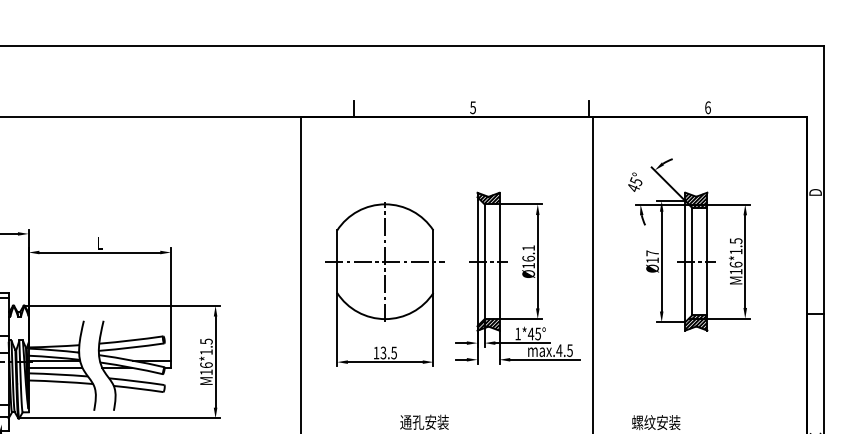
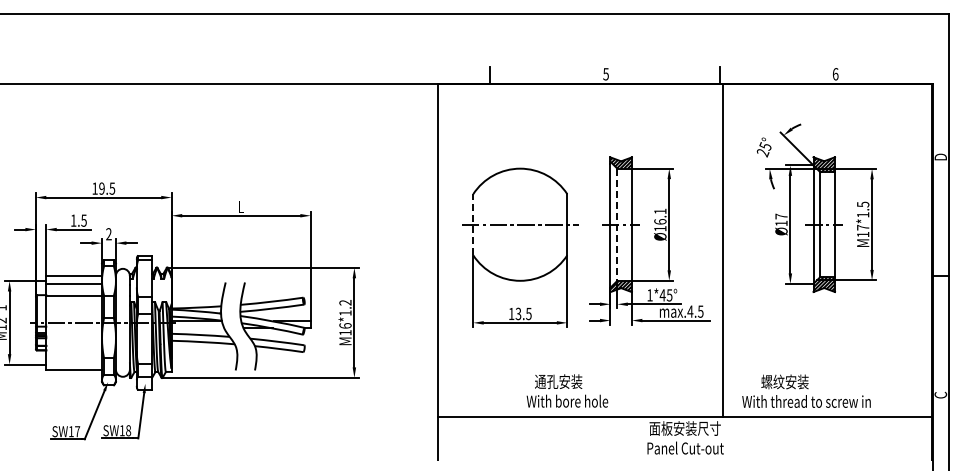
text: (633, 188) -> (762, 153), 45° -> 25°
line: (337, 261) -> (473, 224), solid -> dashed
line: (385, 261) -> (520, 224), removed
line: (484, 262) -> (617, 225), solid -> dashed
text: (736, 264) -> (863, 227), M16*1.5 -> M17*1.5
text: (206, 341) -> (345, 302), M16*1.5 -> M16*1.2
line: (55, 367) -> (197, 328), removed

